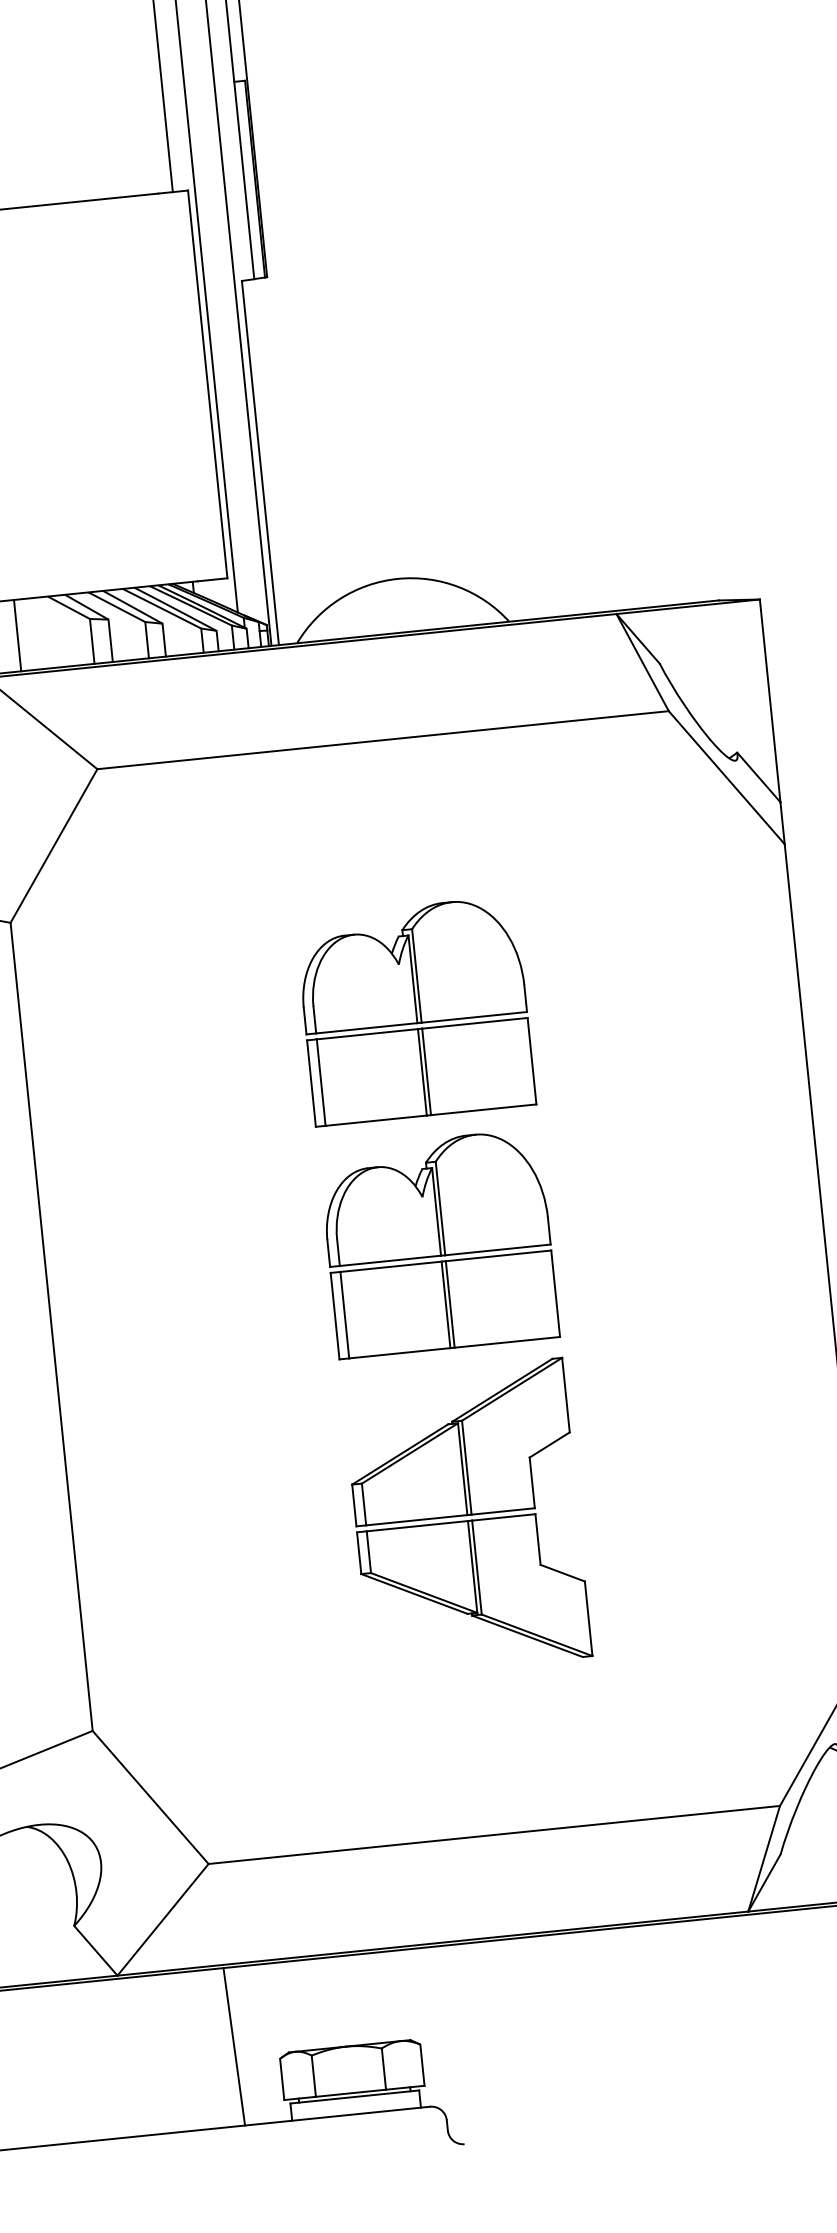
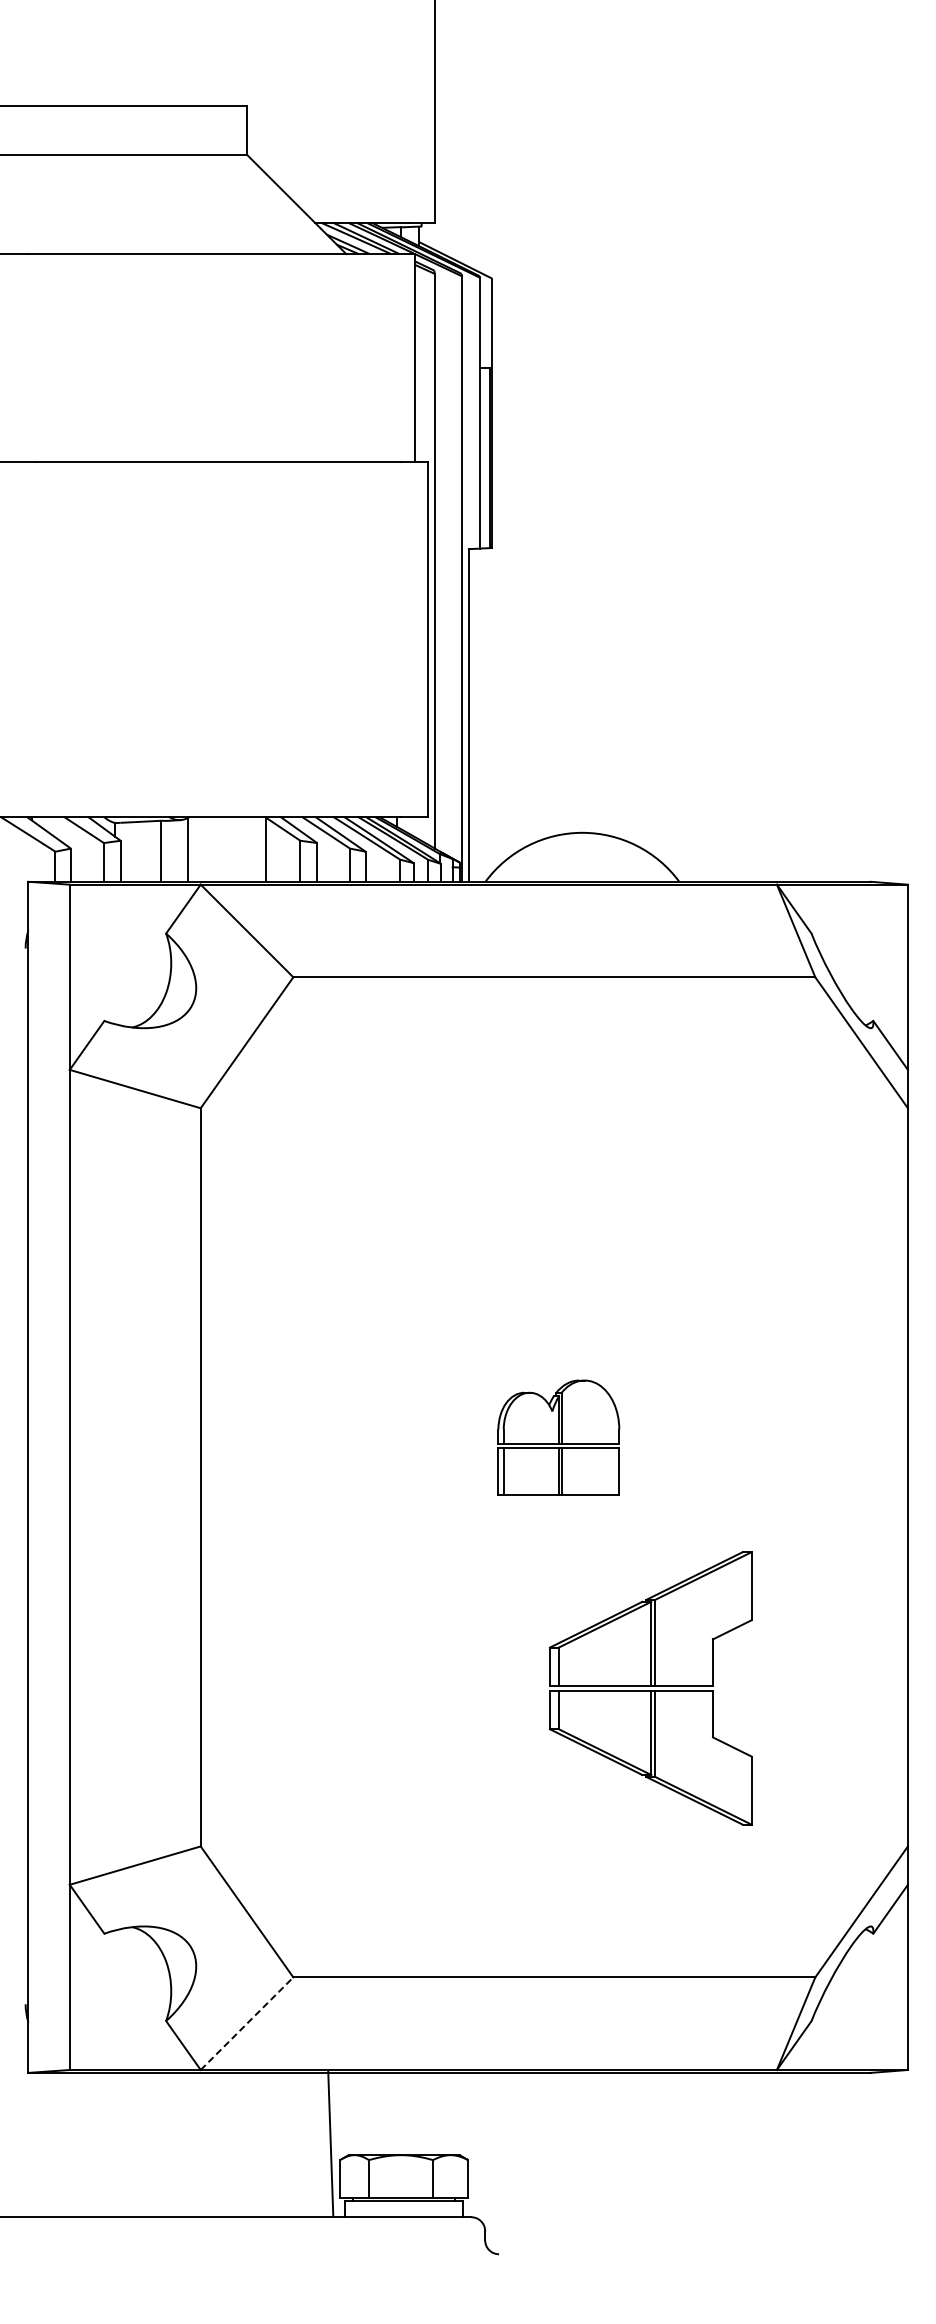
line: (17, 634) -> (266, 848), moved
part: (415, 1011) -> (558, 1225), removed
part: (438, 1243) -> (558, 1437), size x0.6
part: (466, 1518) -> (650, 1688), moved
line: (163, 1919) -> (247, 2023), solid -> dashed
line: (233, 2046) -> (330, 2143), moved

